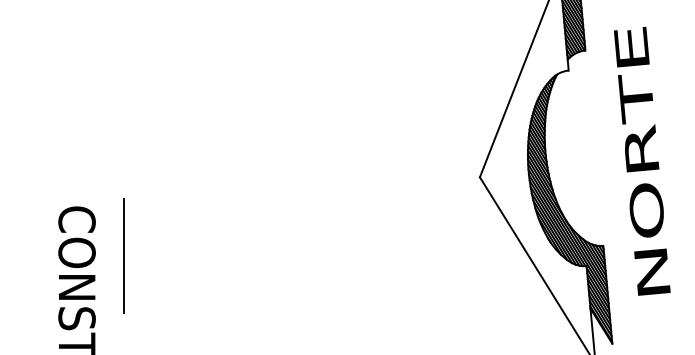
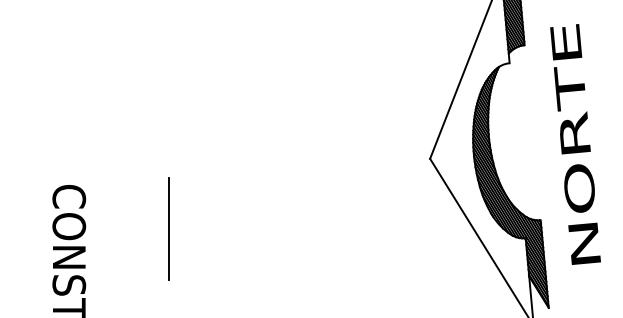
line: (123, 255) -> (168, 228), moved

